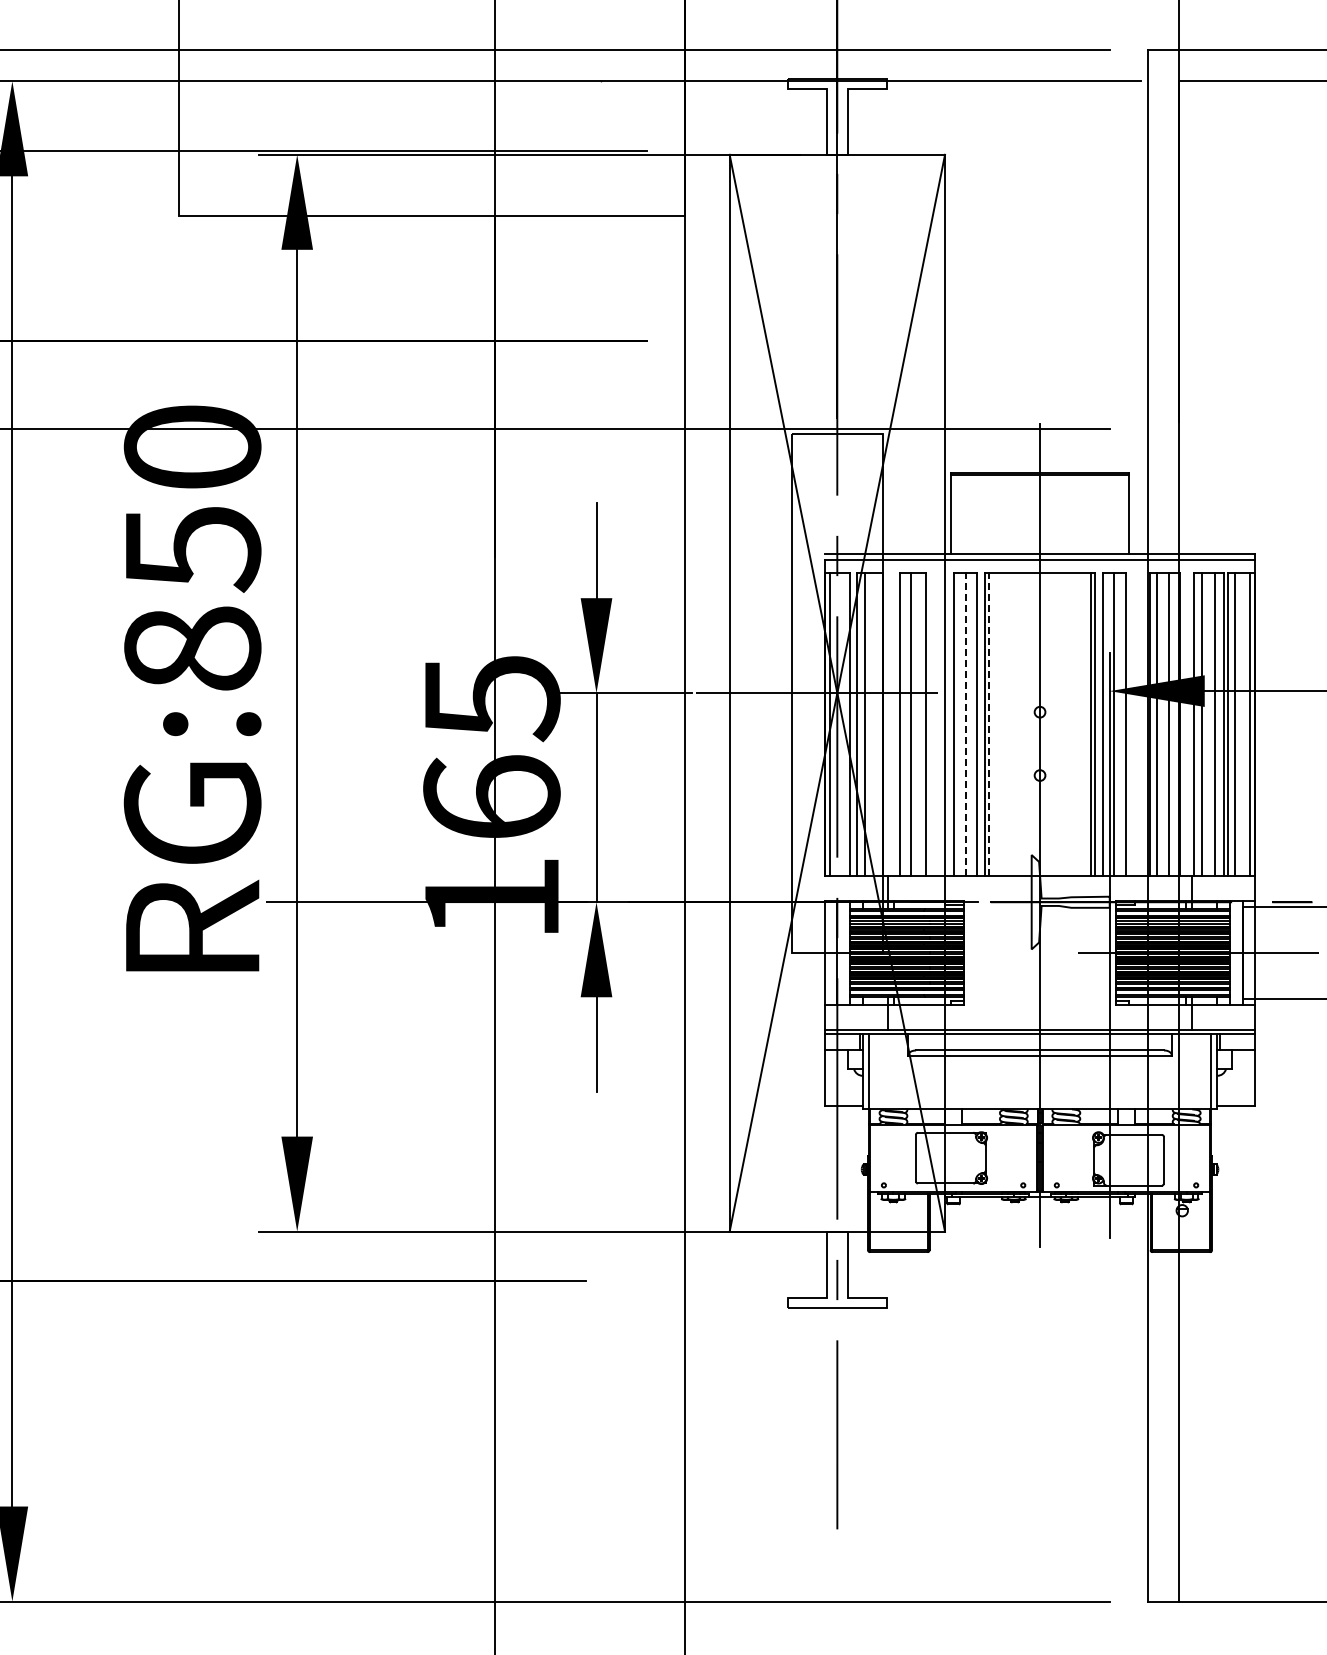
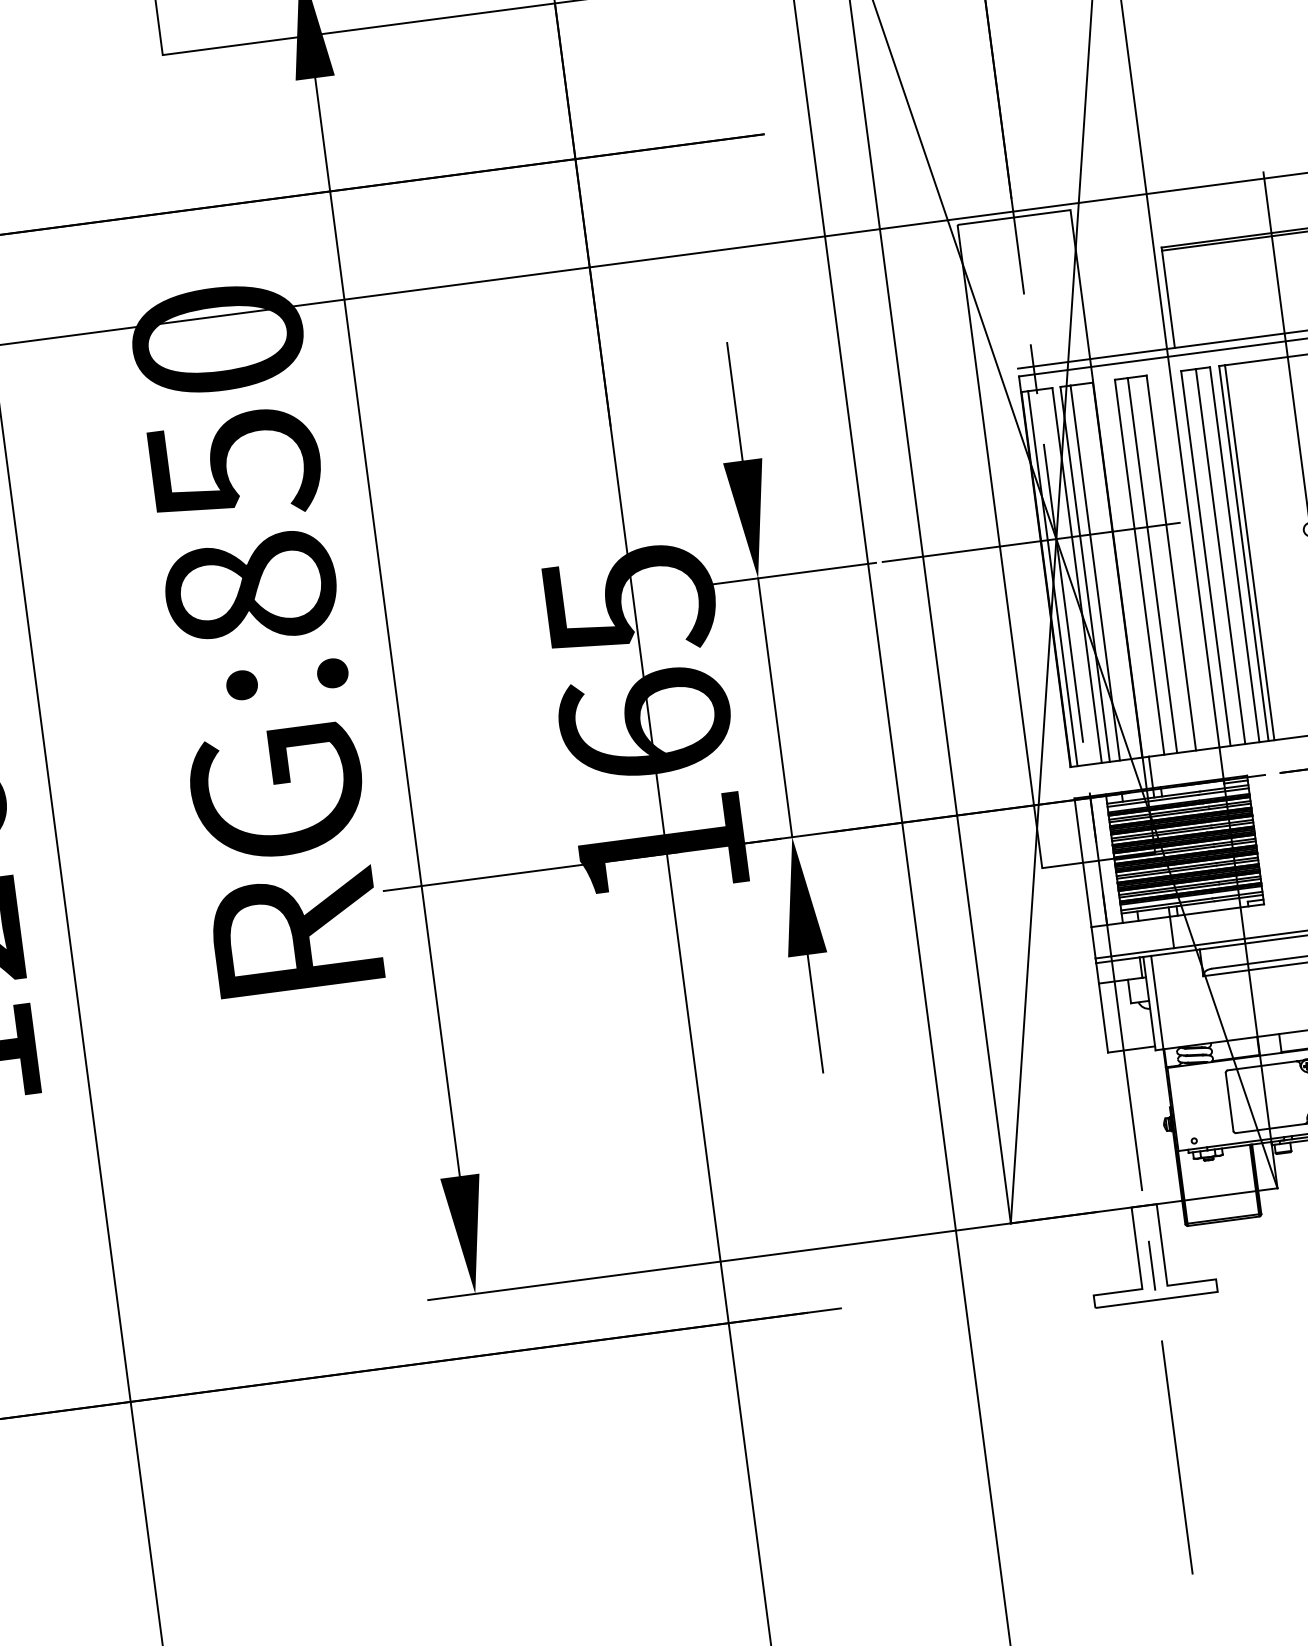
line: (965, 723) -> (1220, 555), dashed -> solid
line: (989, 723) -> (1249, 551), dashed -> solid

